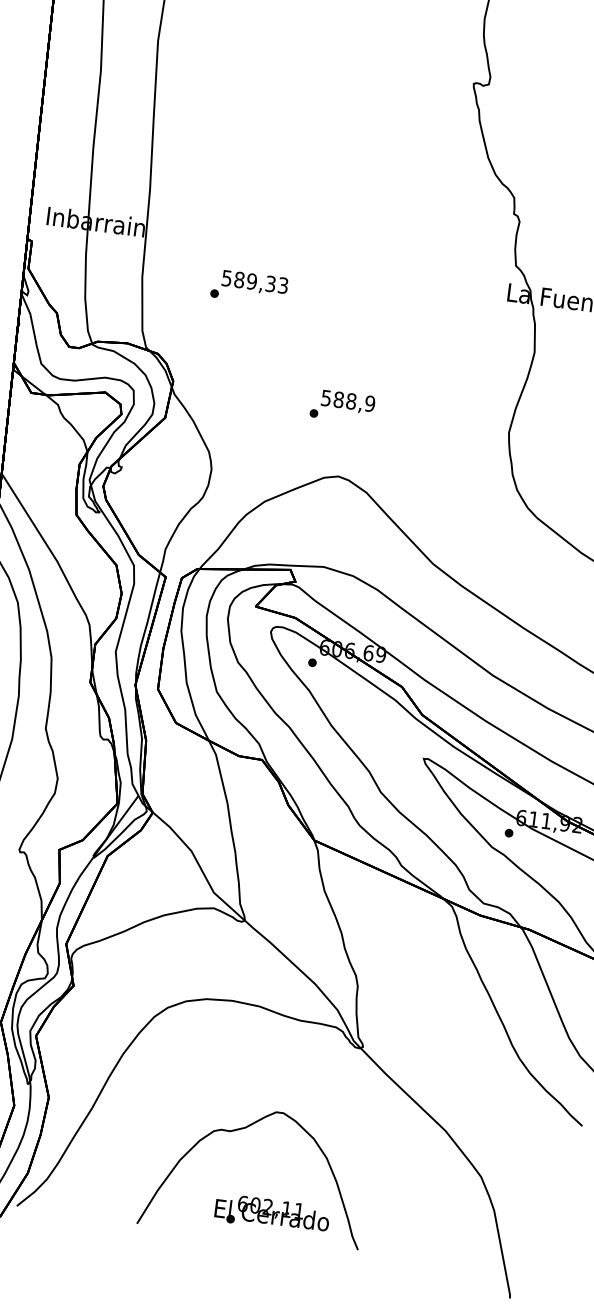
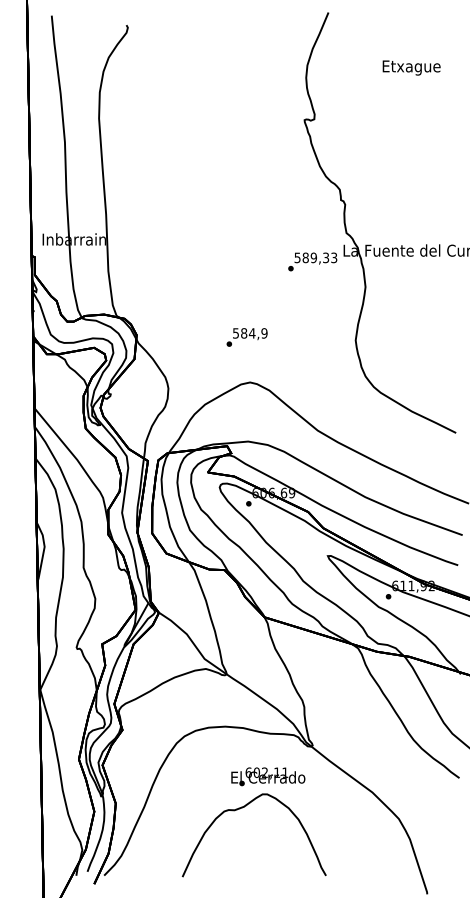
text: (249, 286) -> (312, 261), moved
text: (350, 401) -> (251, 333), 588,9 -> 584,9
text: (272, 1213) -> (268, 776), moved

